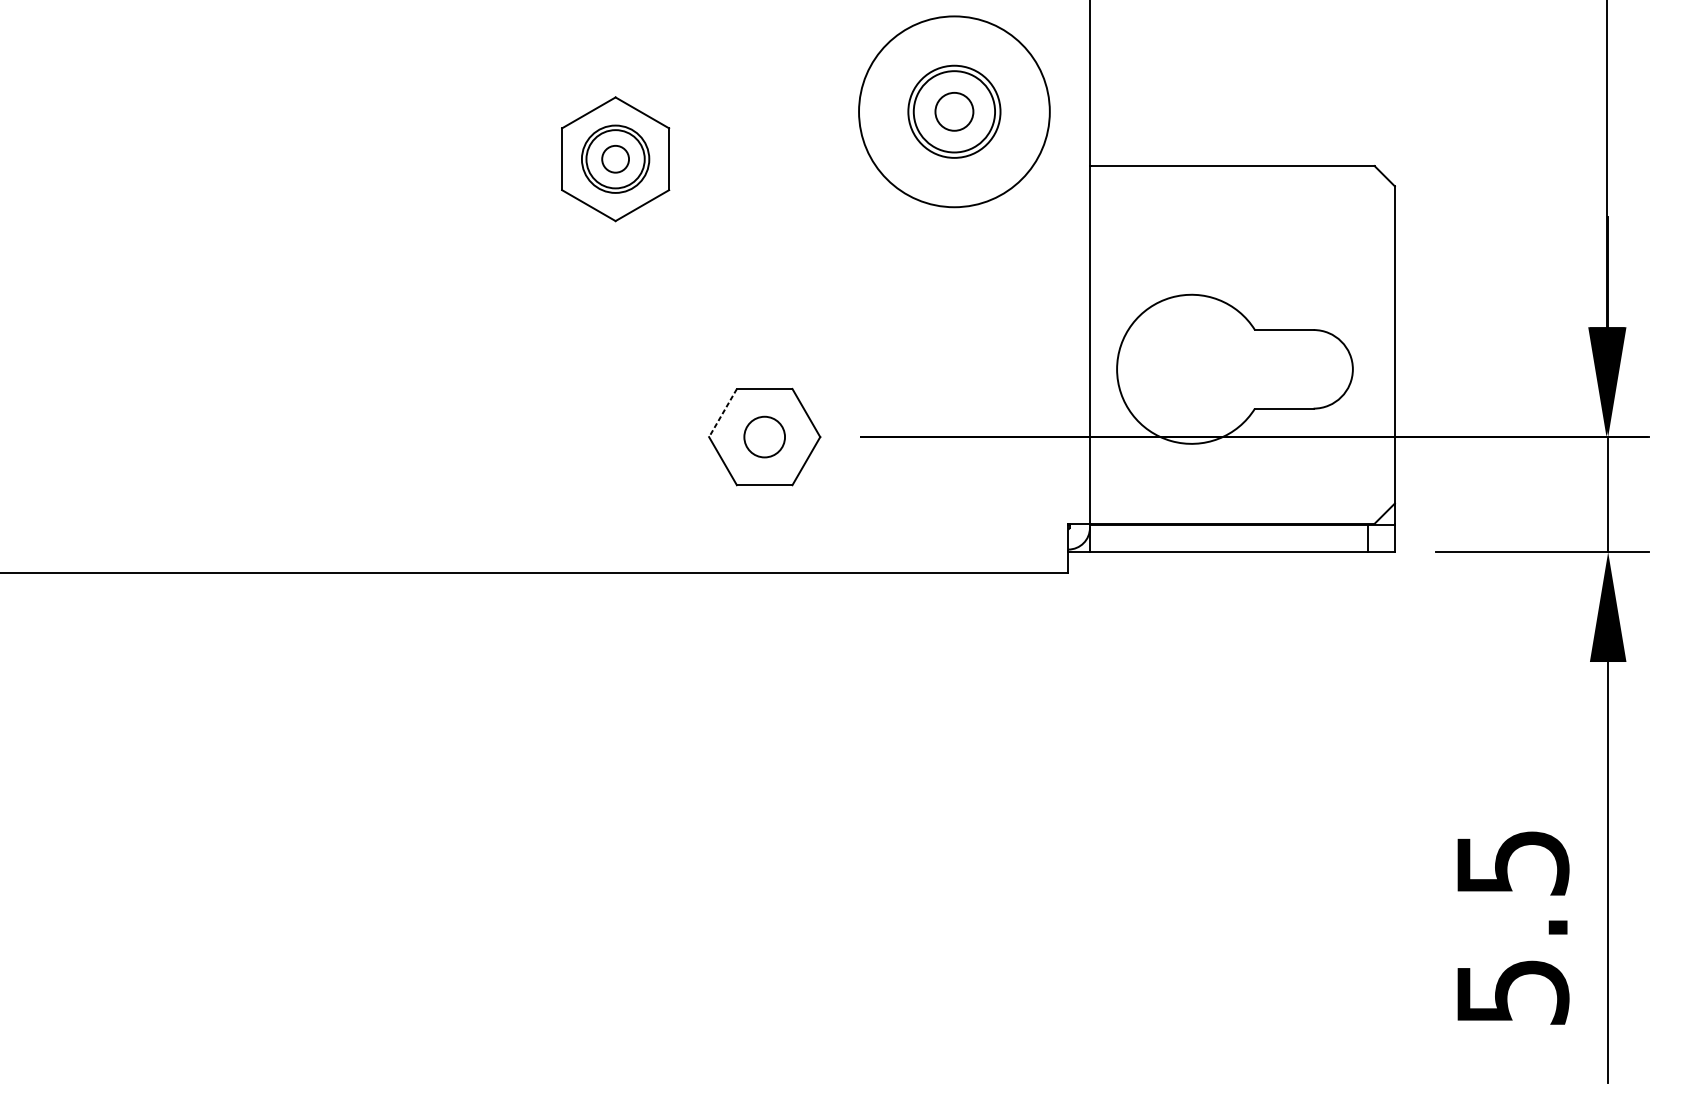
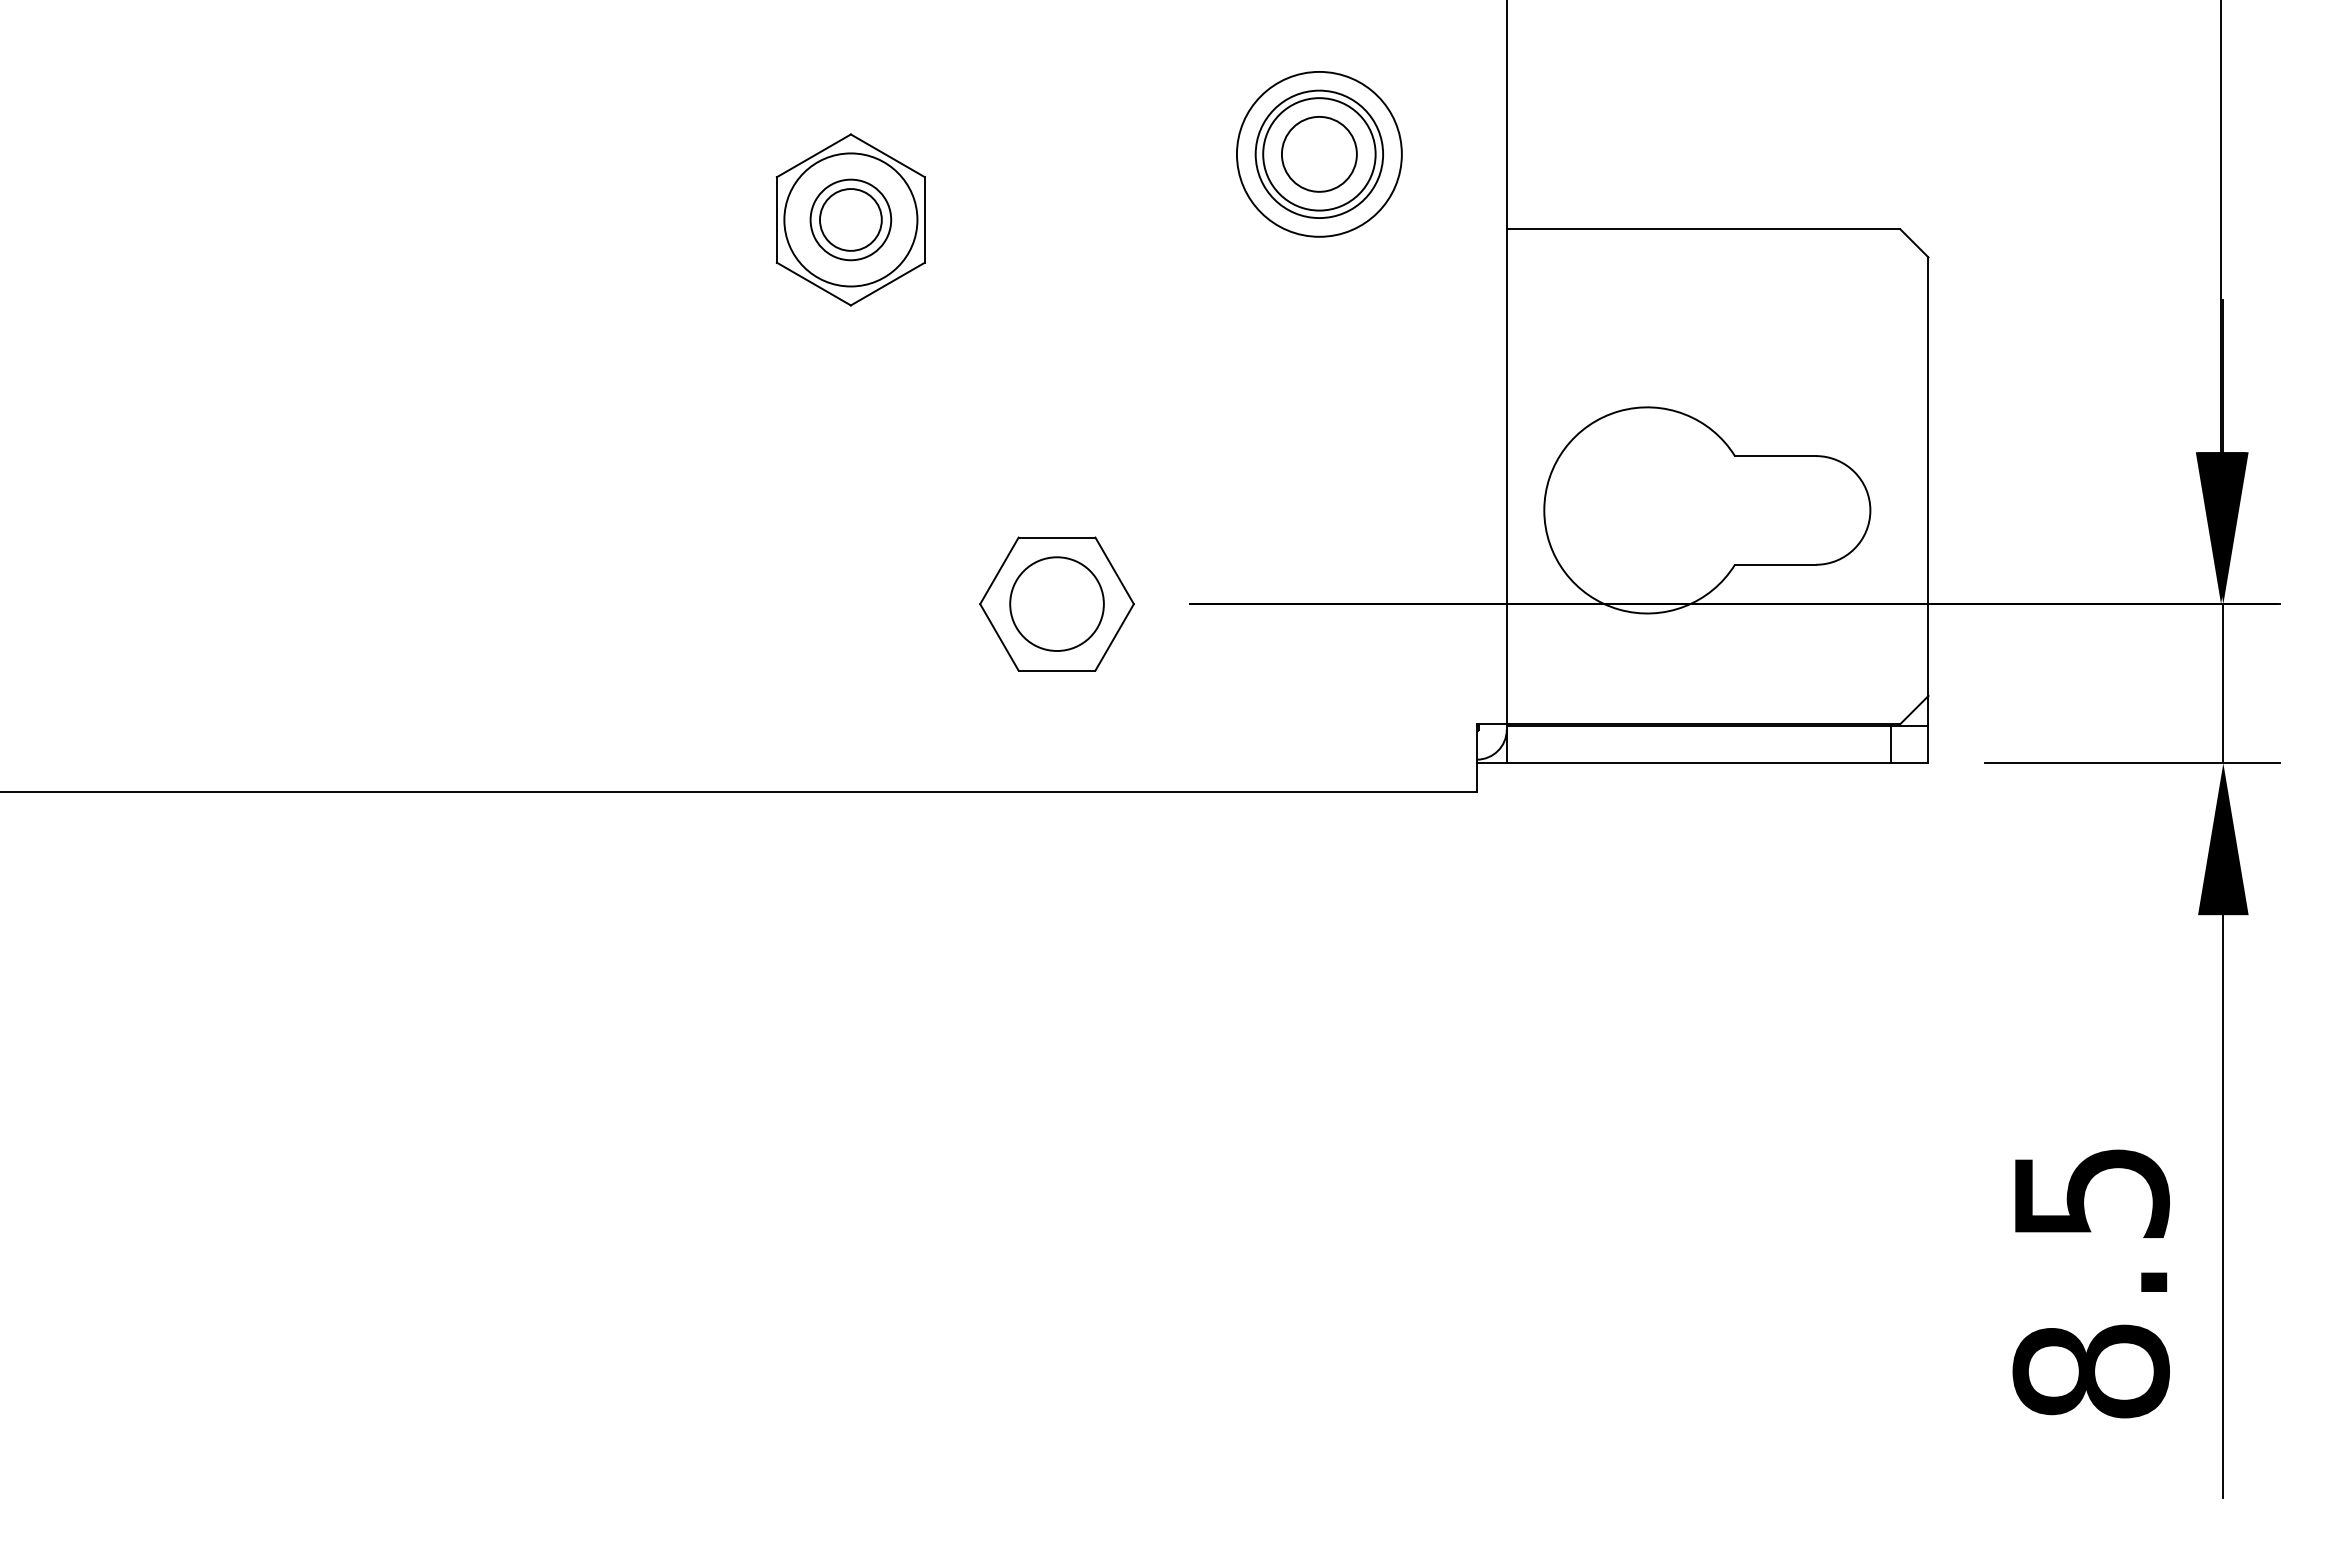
circle: (953, 111) -> (1318, 153), size x0.62
circle: (953, 111) -> (1318, 153), size x1.43
circle: (615, 158) -> (850, 219), size x1.43
circle: (615, 158) -> (850, 219), size x1.67
line: (723, 413) -> (999, 571), dashed -> solid
circle: (764, 436) -> (1056, 603), size x1.67
text: (1512, 992) -> (2090, 1371), 5.5 -> 8.5

